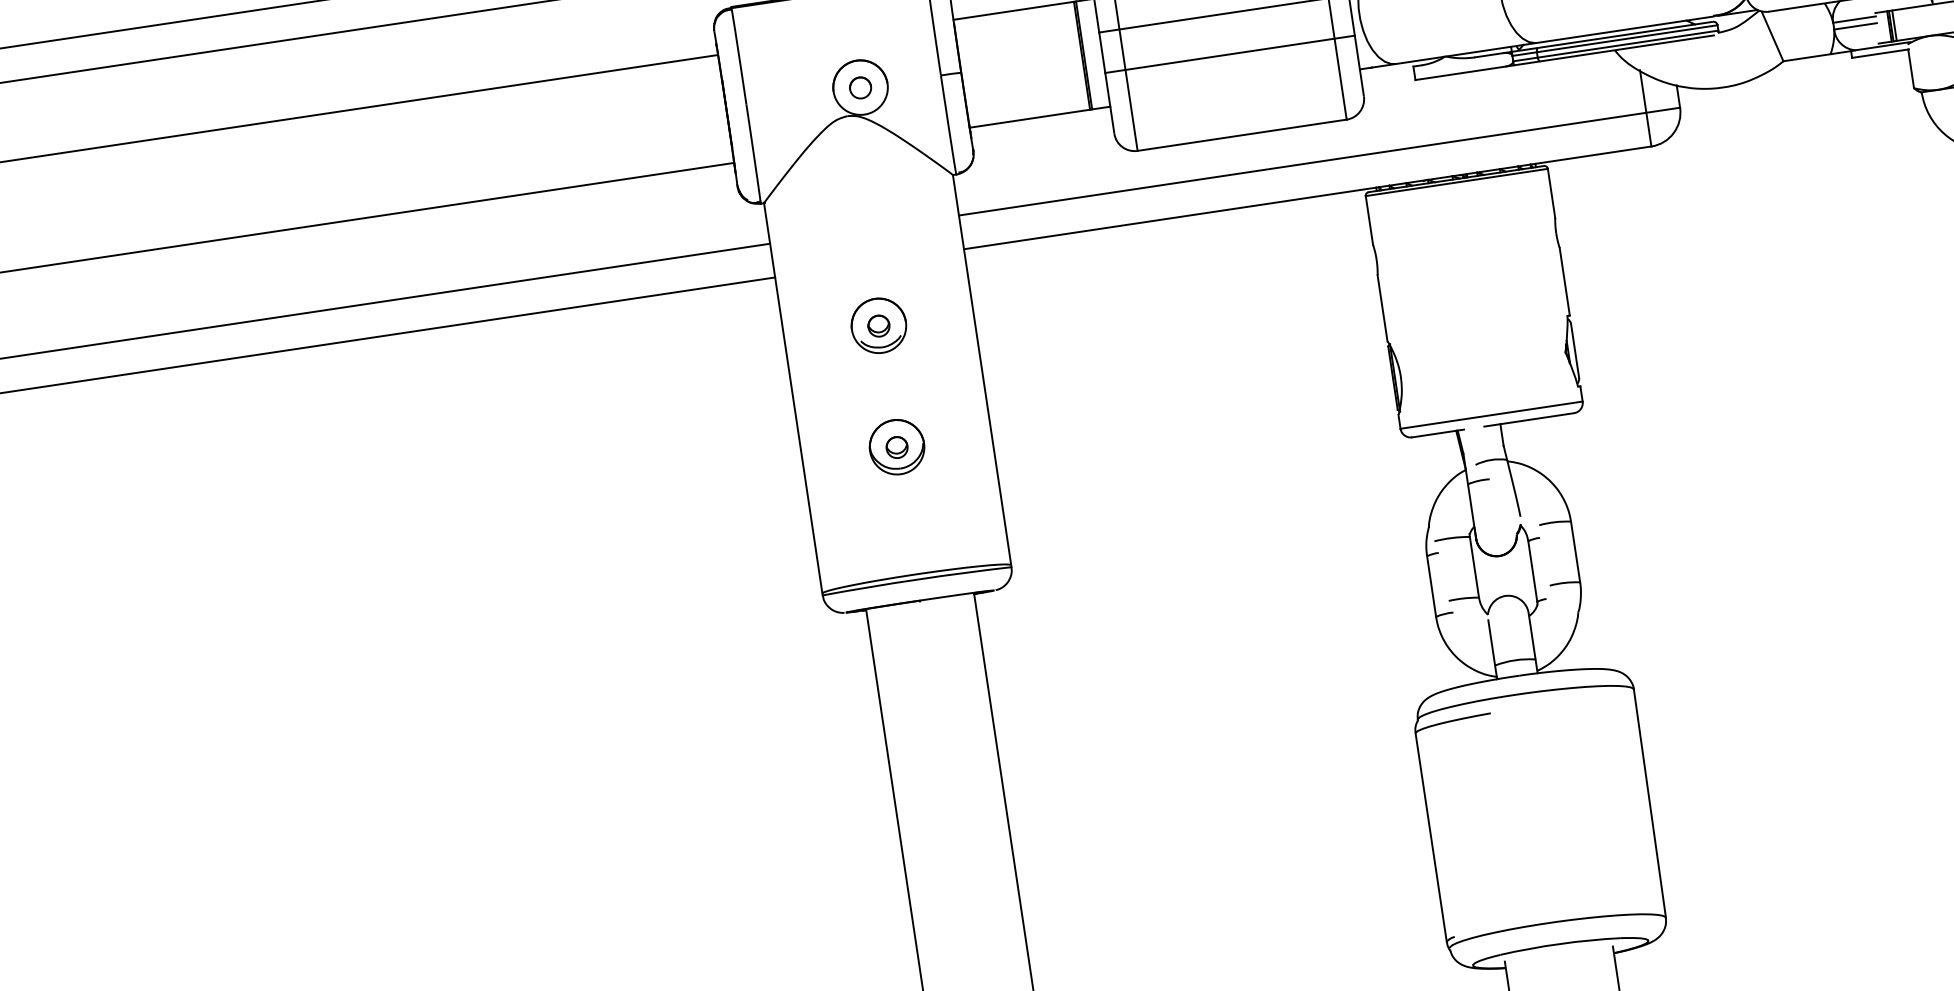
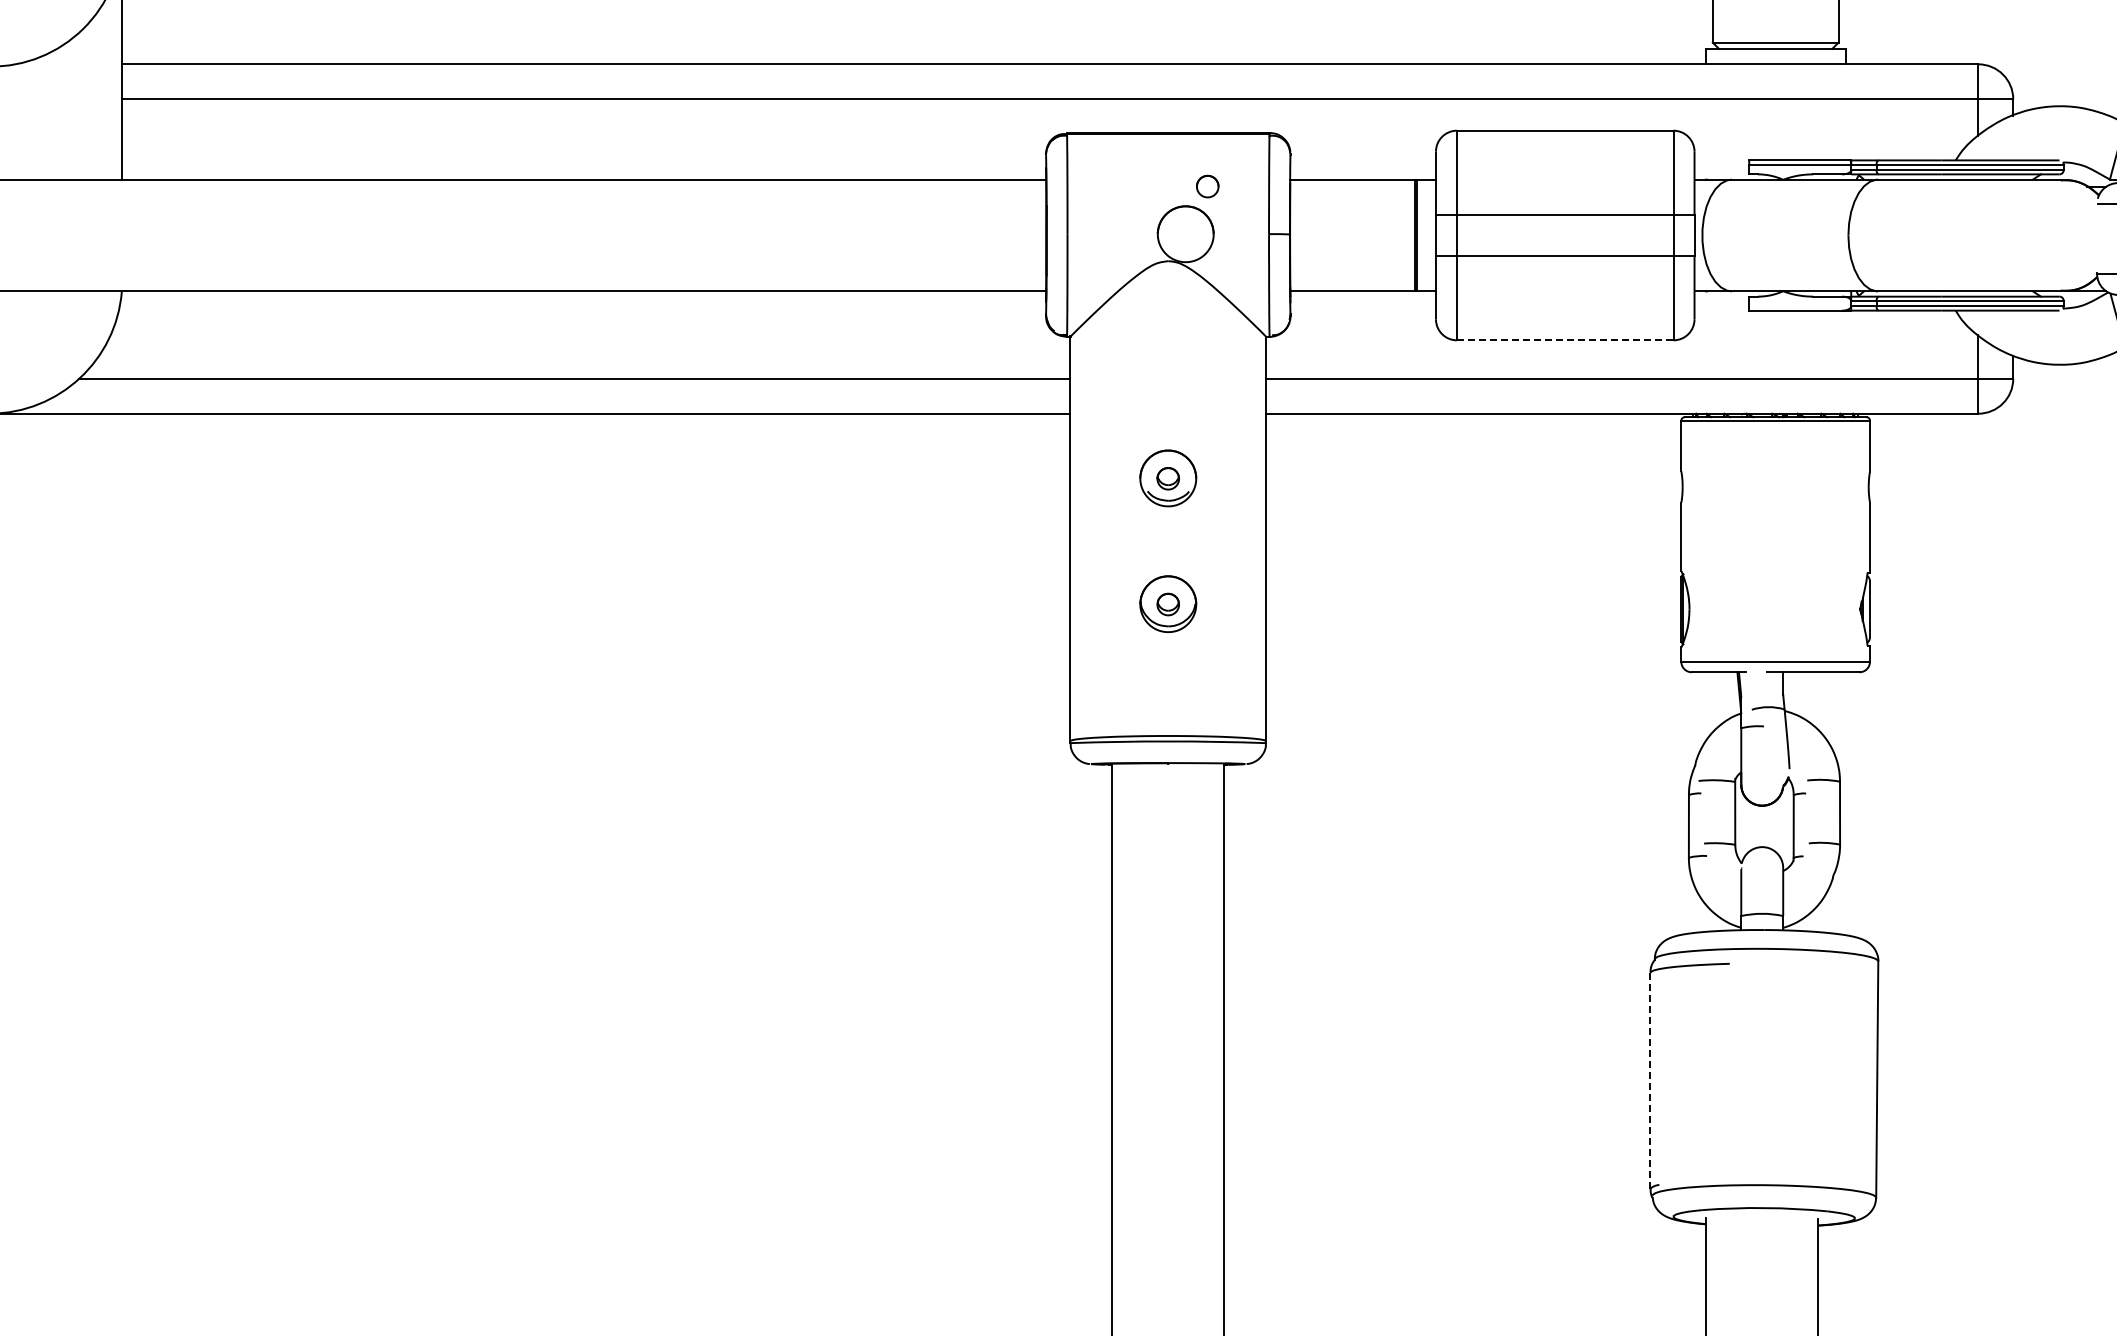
part: (860, 87) -> (1207, 186), moved
line: (1242, 135) -> (1565, 340), solid -> dashed
line: (1431, 837) -> (1650, 1080), solid -> dashed

